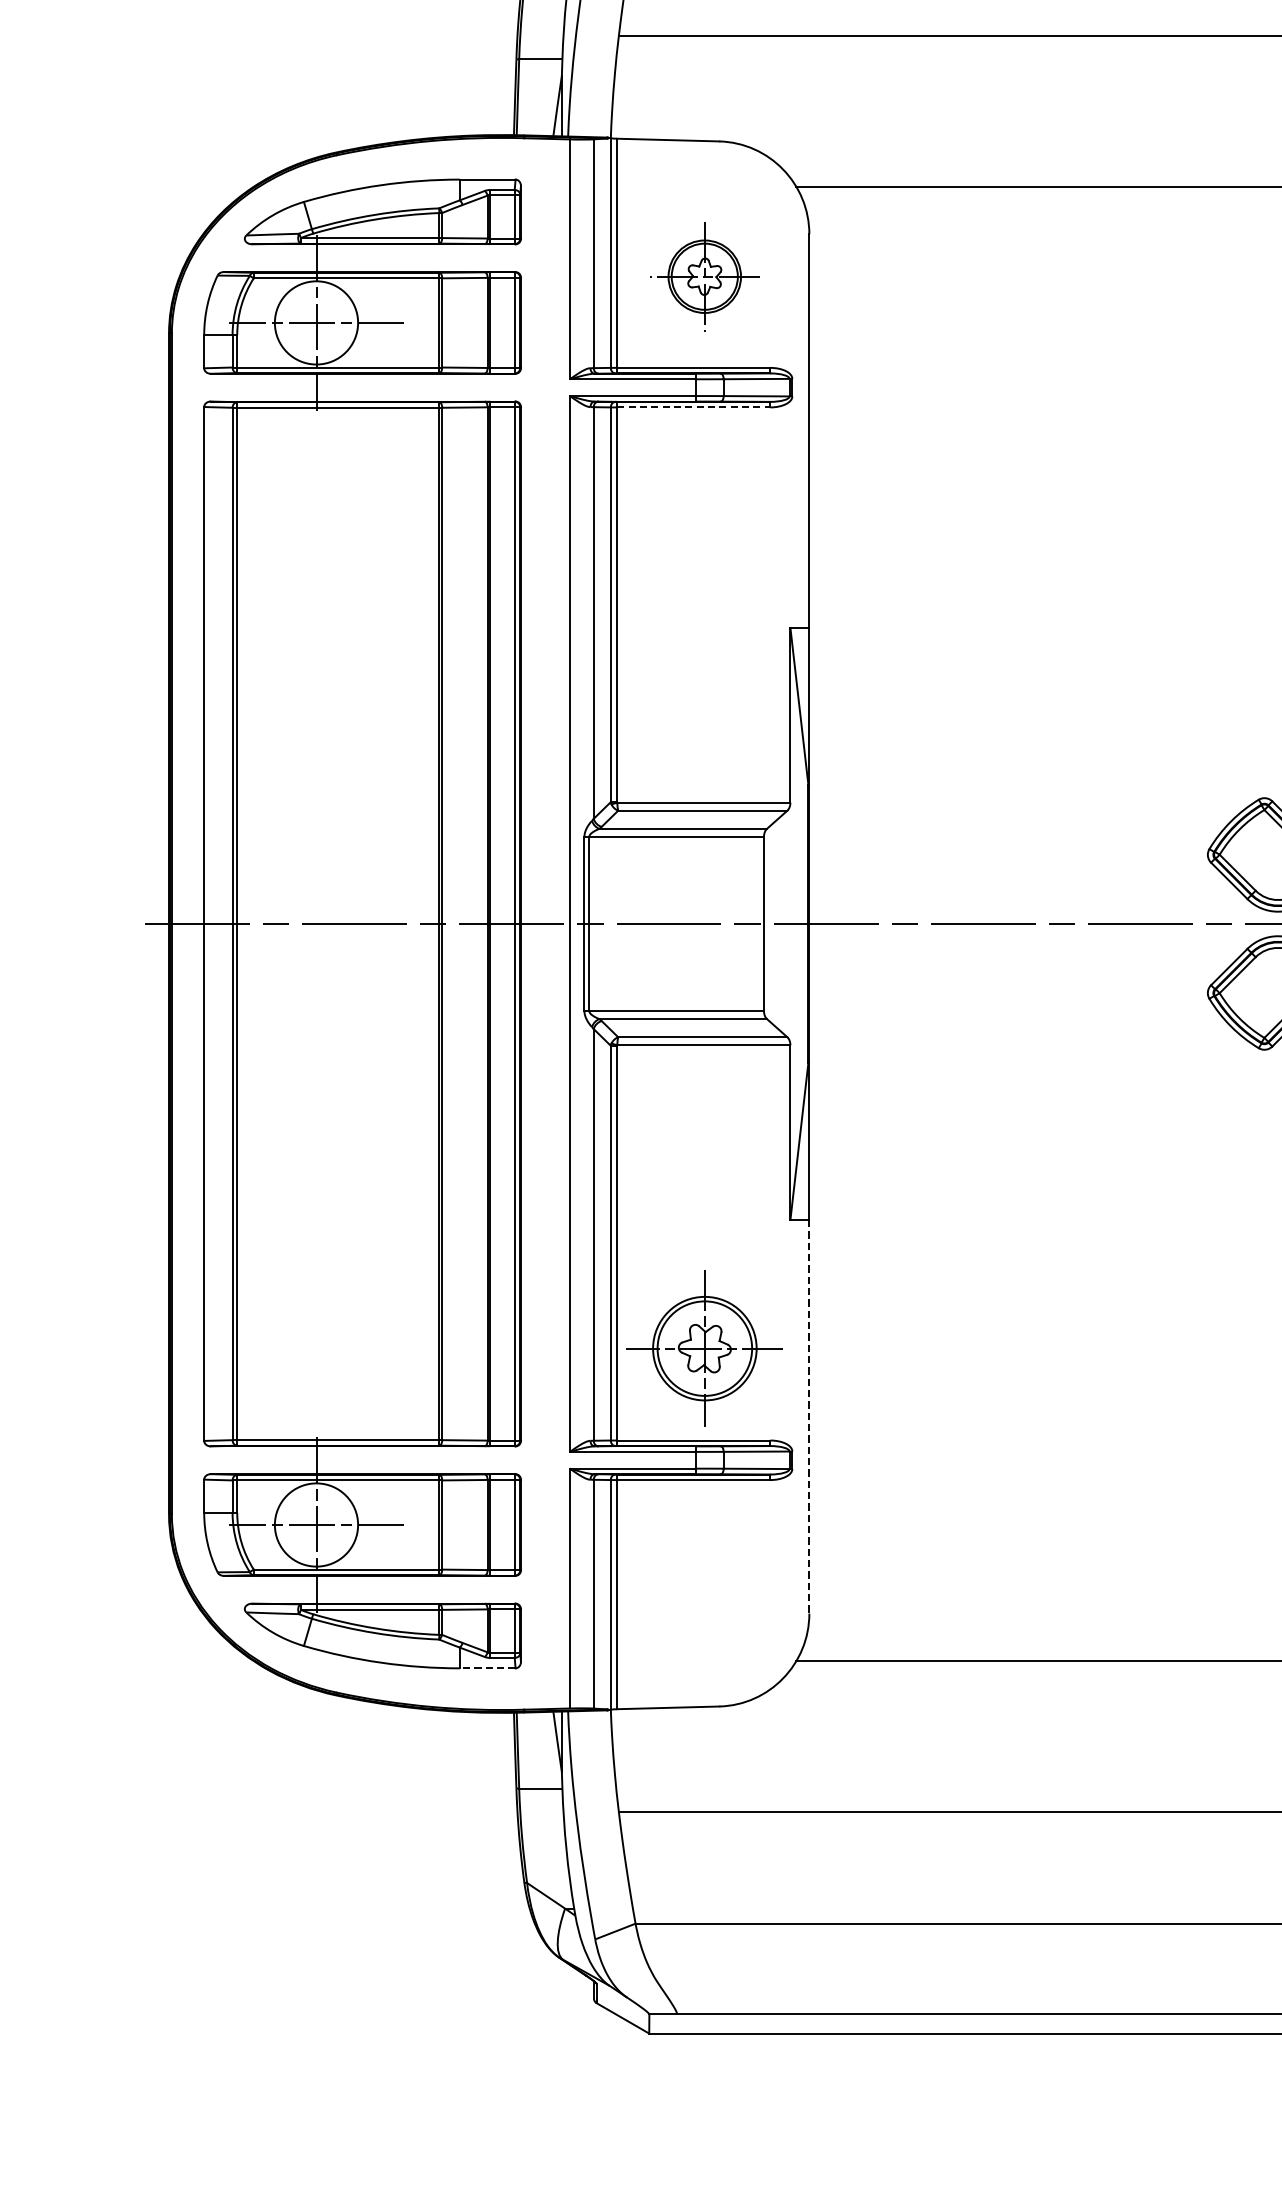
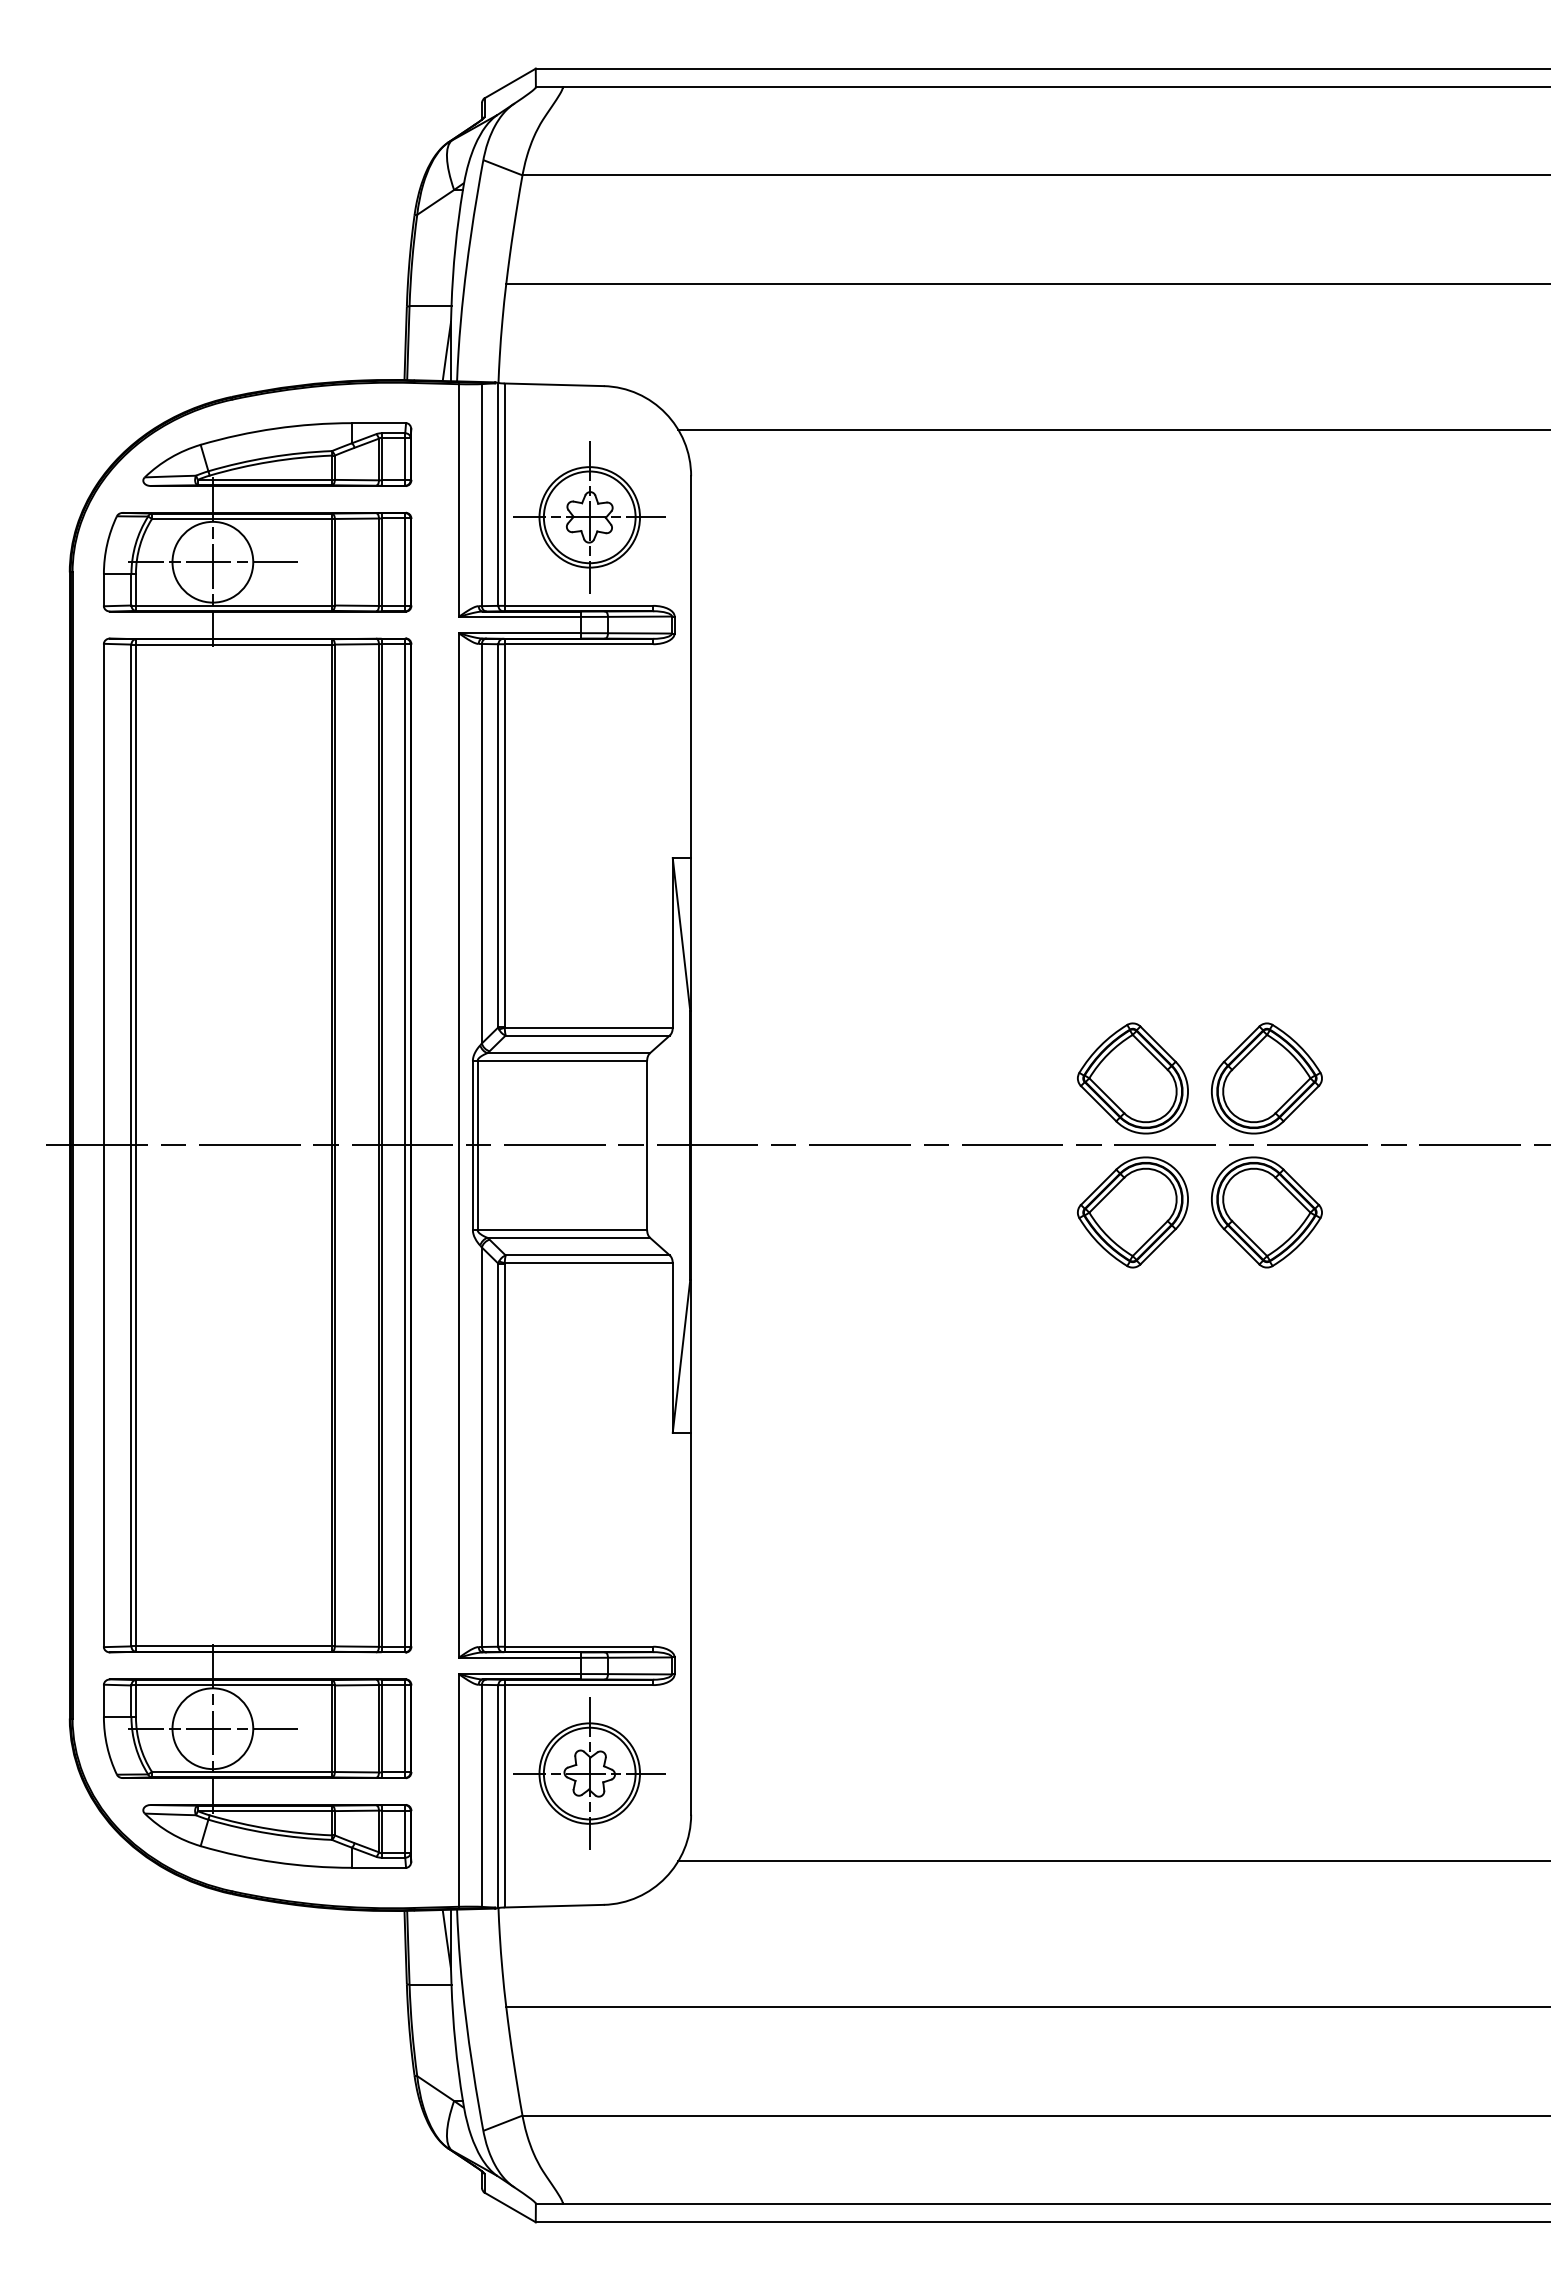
part: (704, 276) -> (589, 517), size x1.43
line: (694, 407) -> (579, 644), dashed -> solid
part: (704, 1348) -> (589, 1773), moved
line: (809, 1416) -> (691, 1623), dashed -> solid
line: (487, 1668) -> (378, 1867), dashed -> solid

